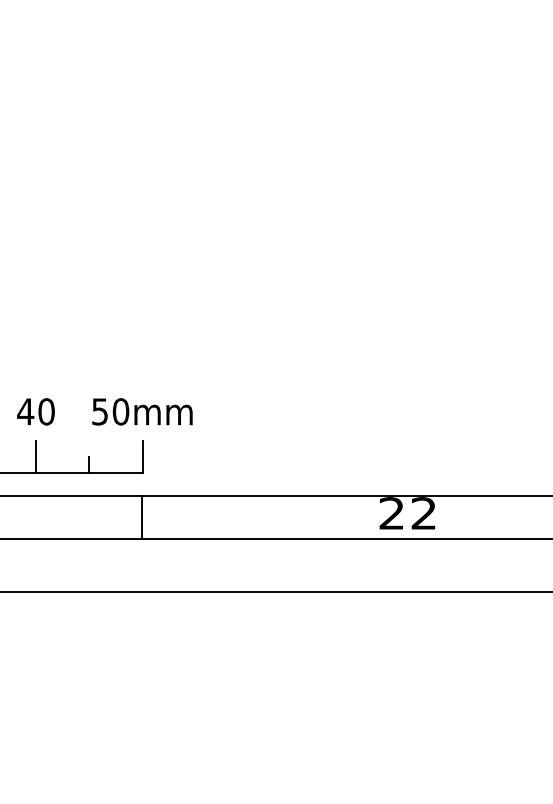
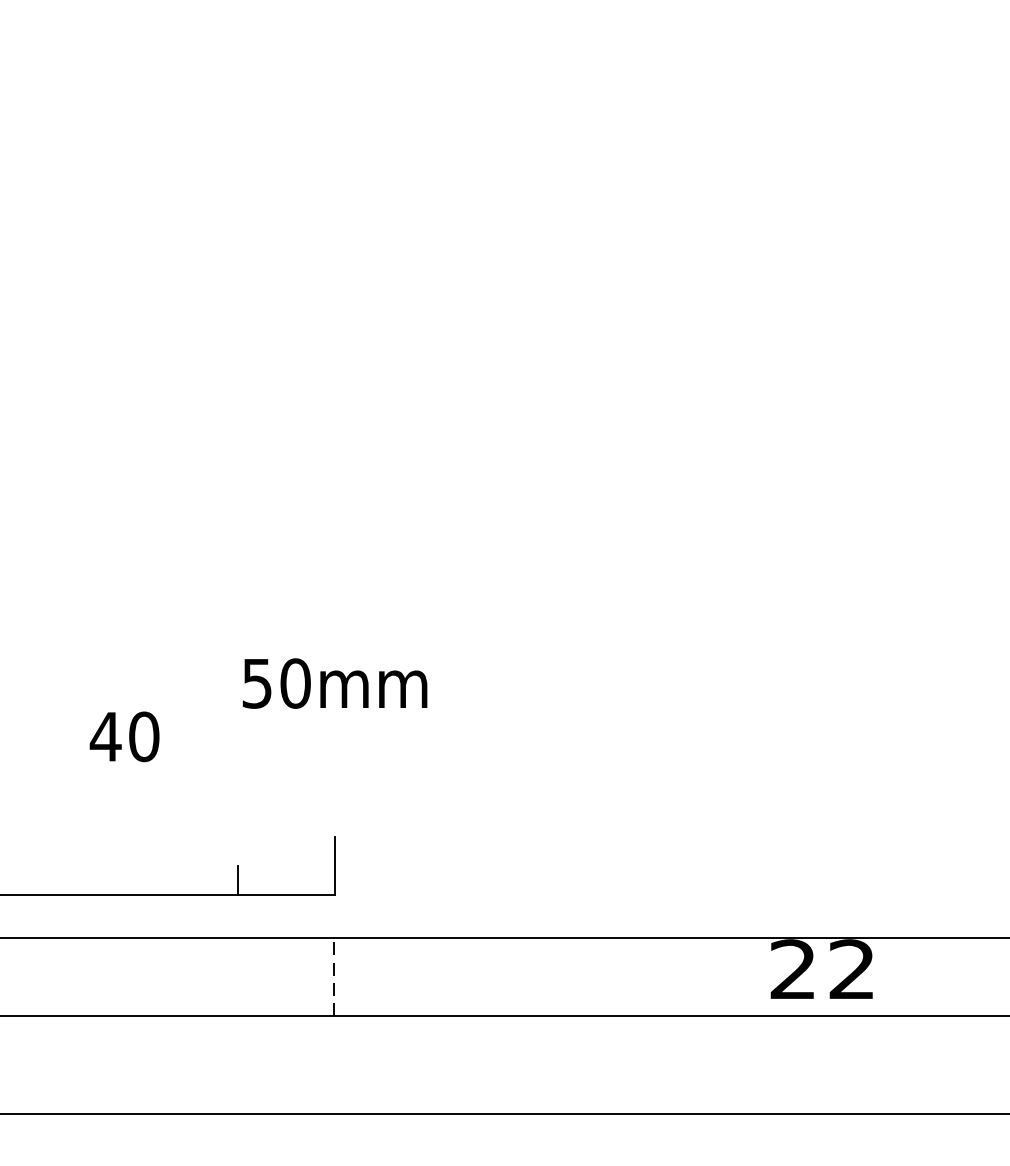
text: (35, 411) -> (123, 736), moved
text: (142, 411) -> (335, 682), moved
line: (36, 457) -> (140, 866), removed
line: (142, 517) -> (335, 976), solid -> dashed

